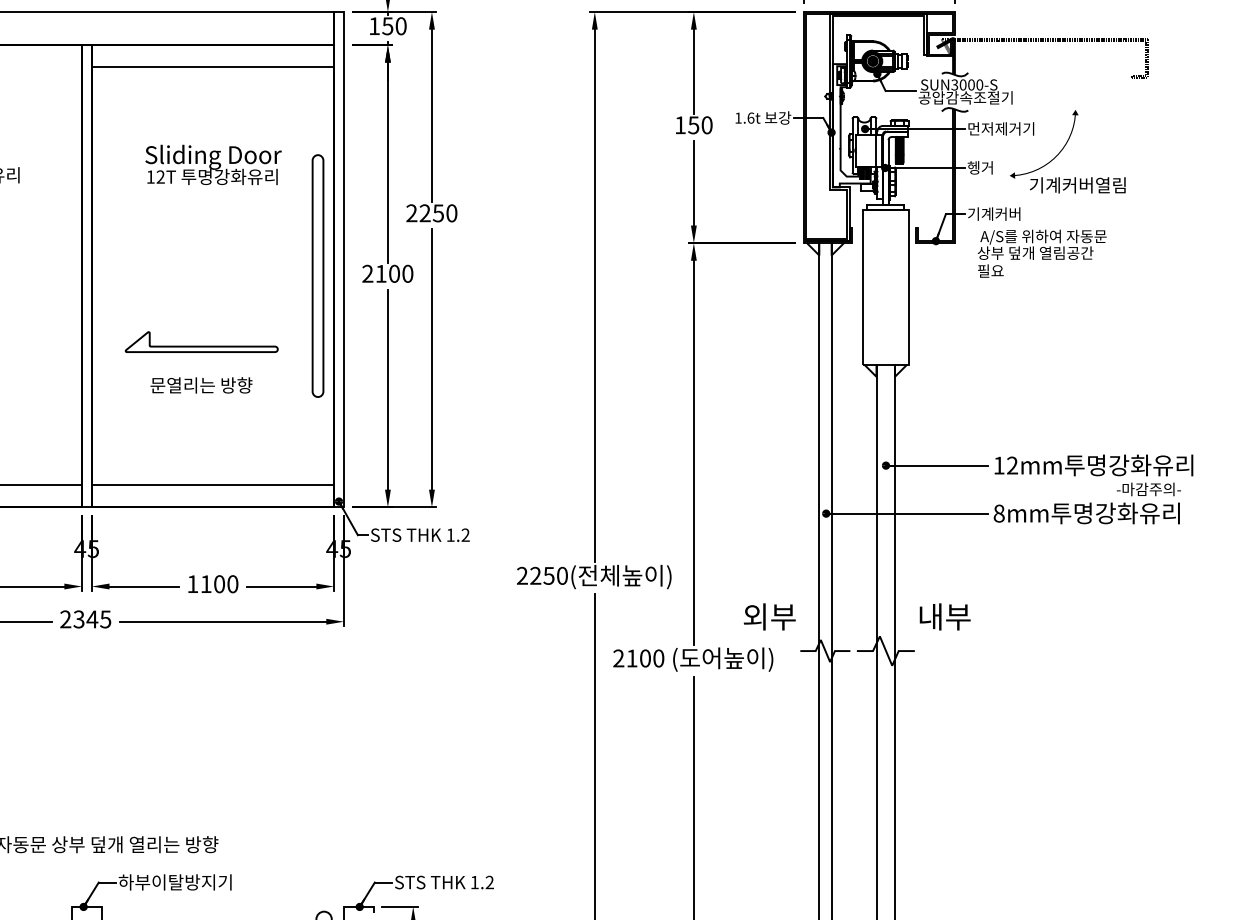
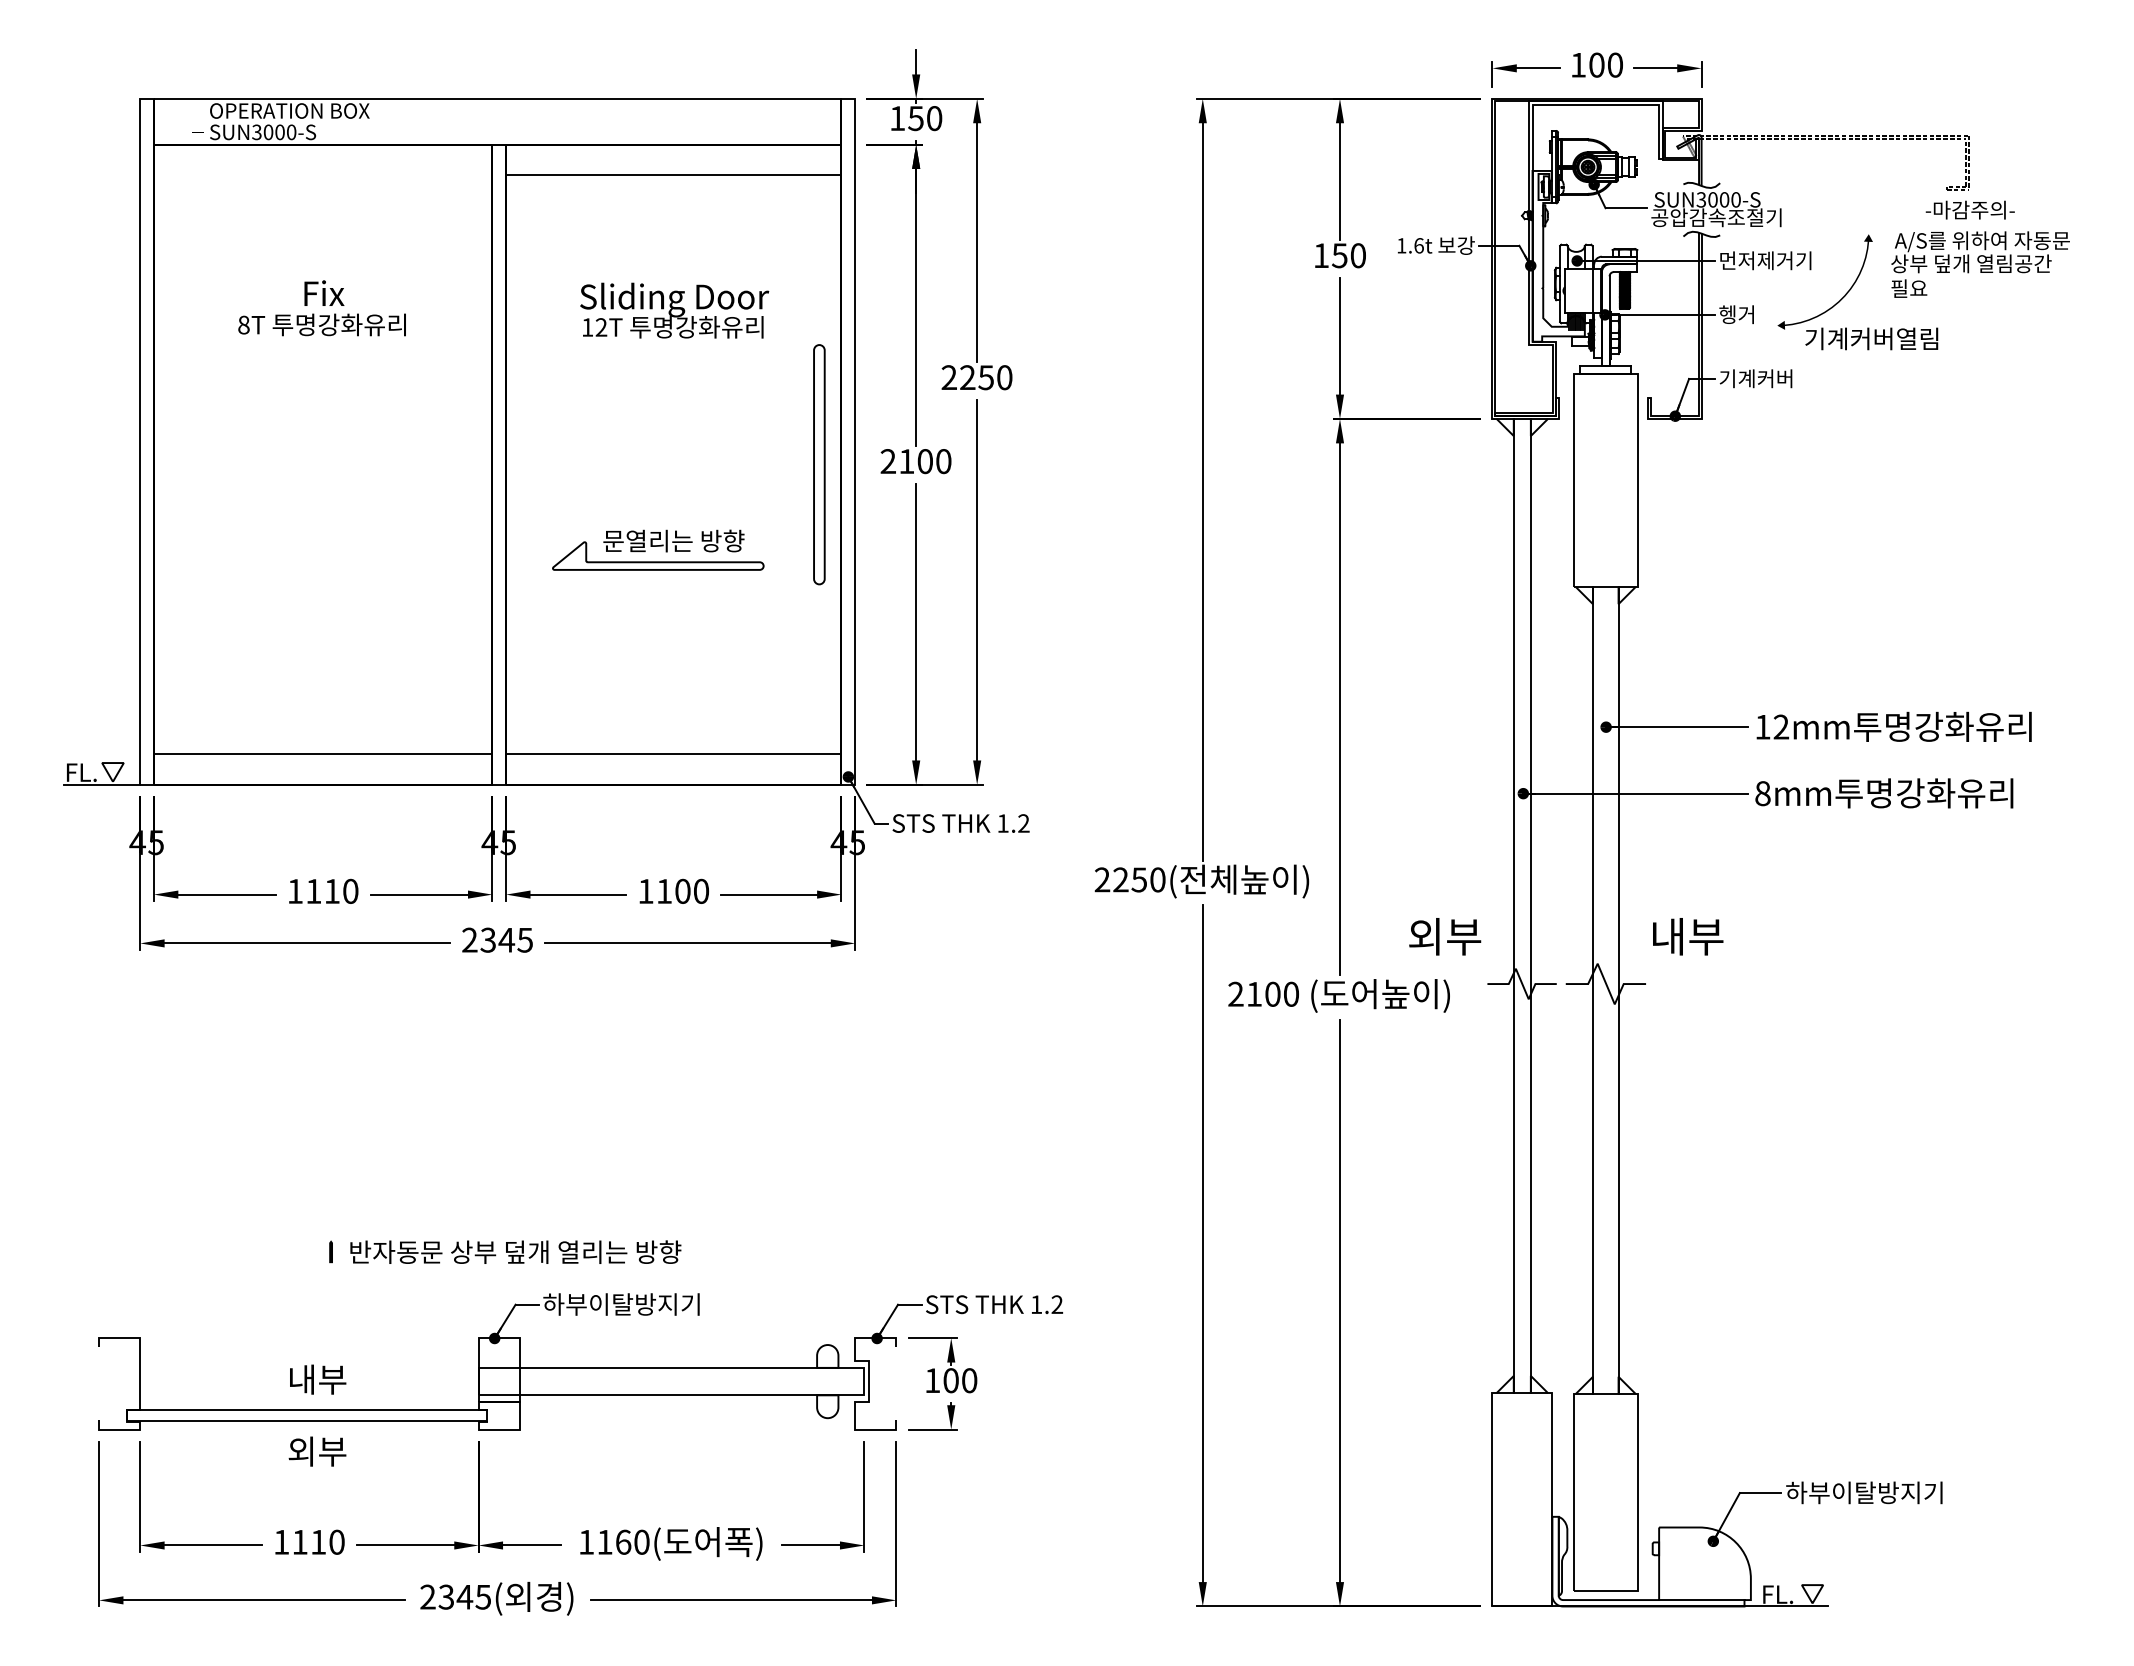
text: (1042, 253) -> (1980, 264), moved
part: (318, 276) -> (819, 464), size x0.71
text: (201, 385) -> (673, 540), moved
text: (1148, 488) -> (1969, 209), moved

